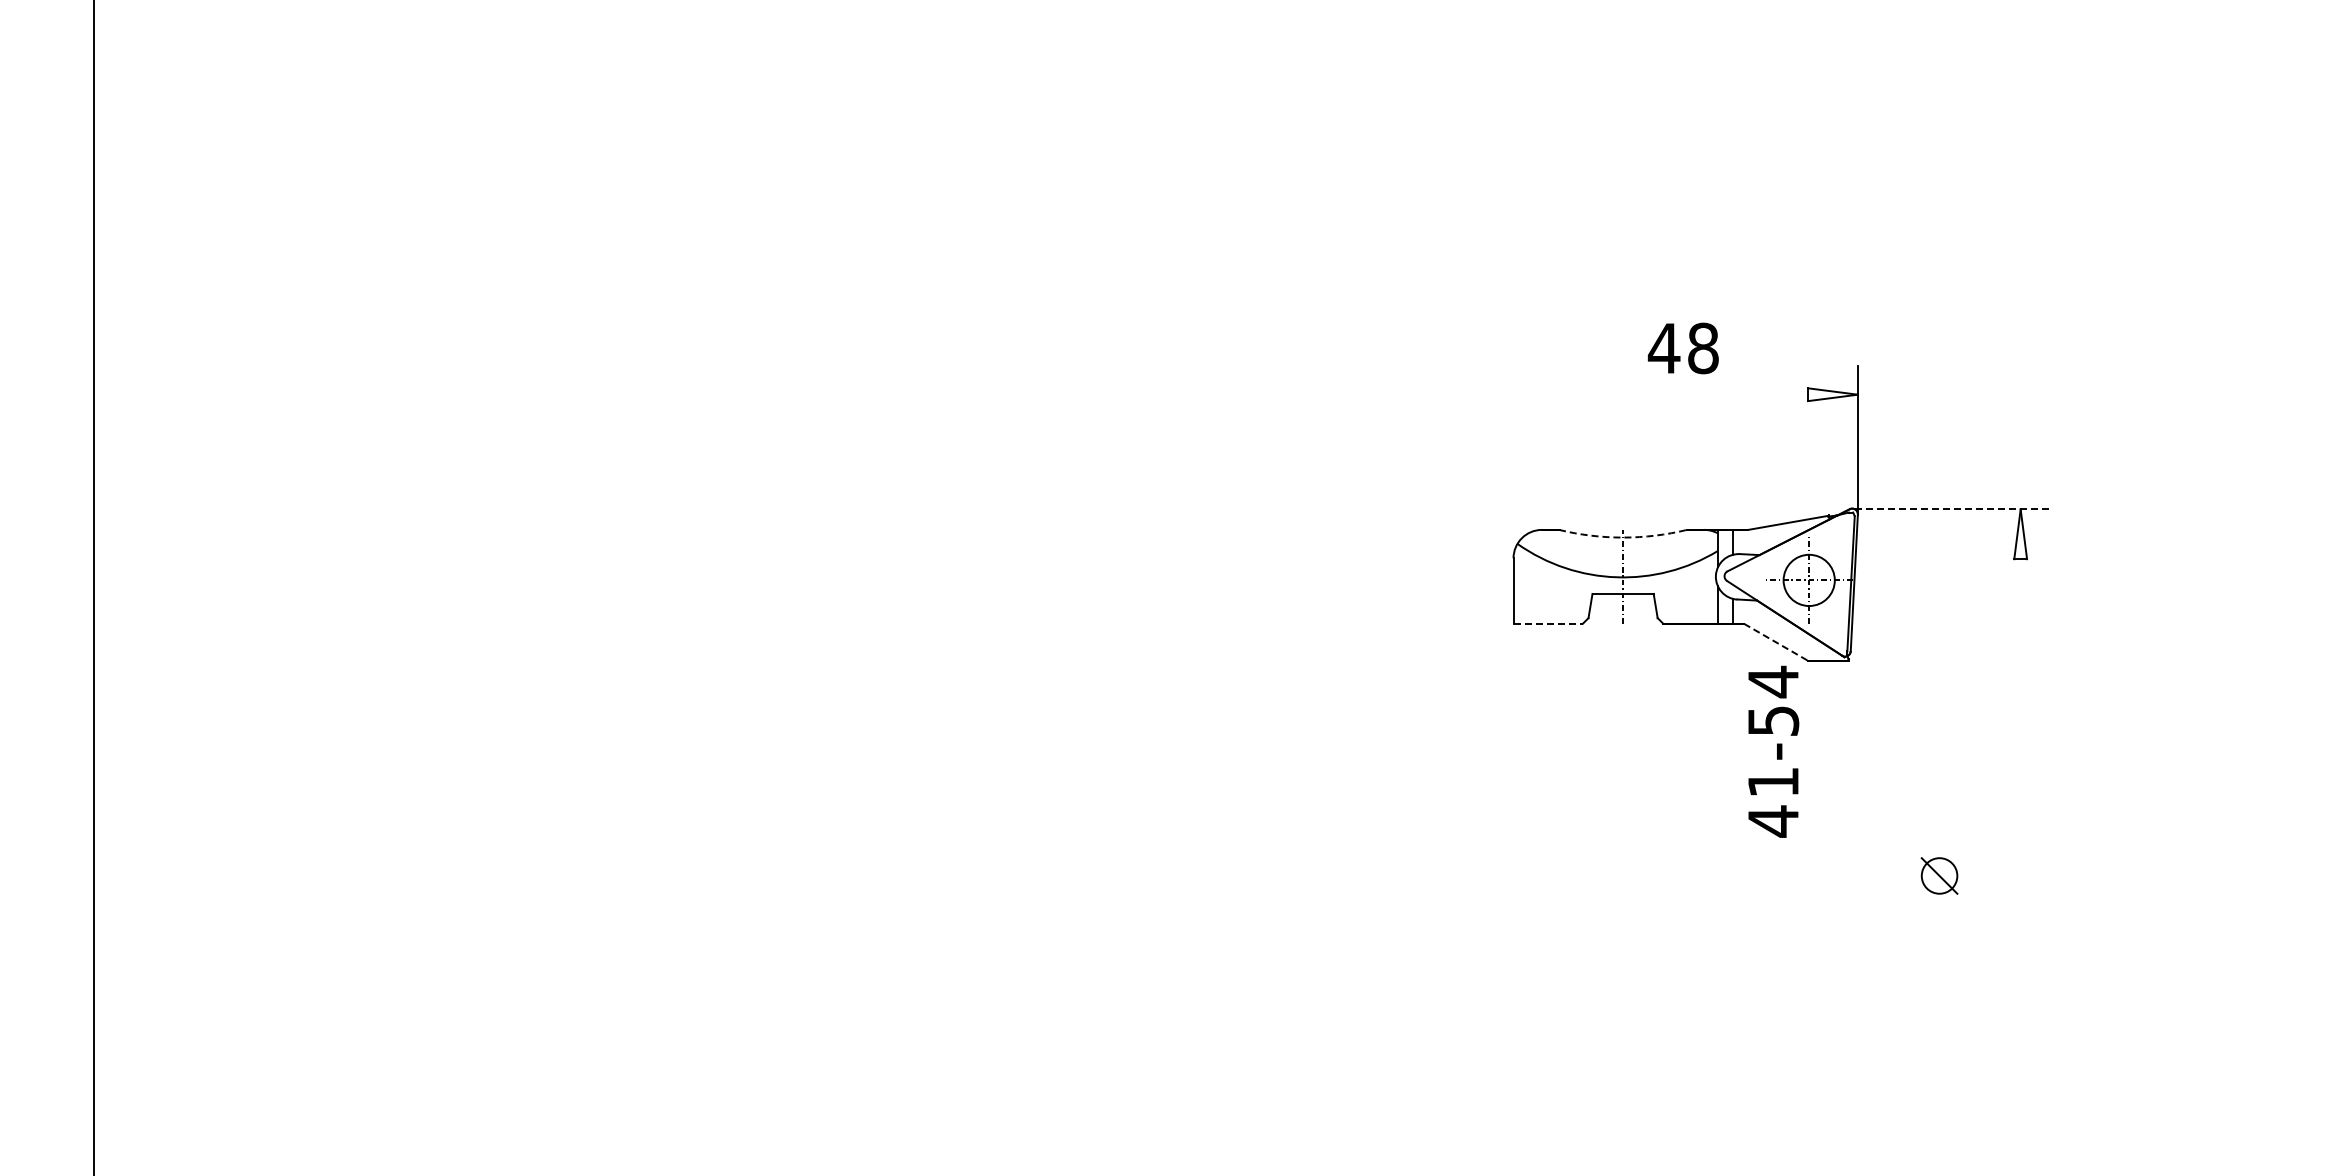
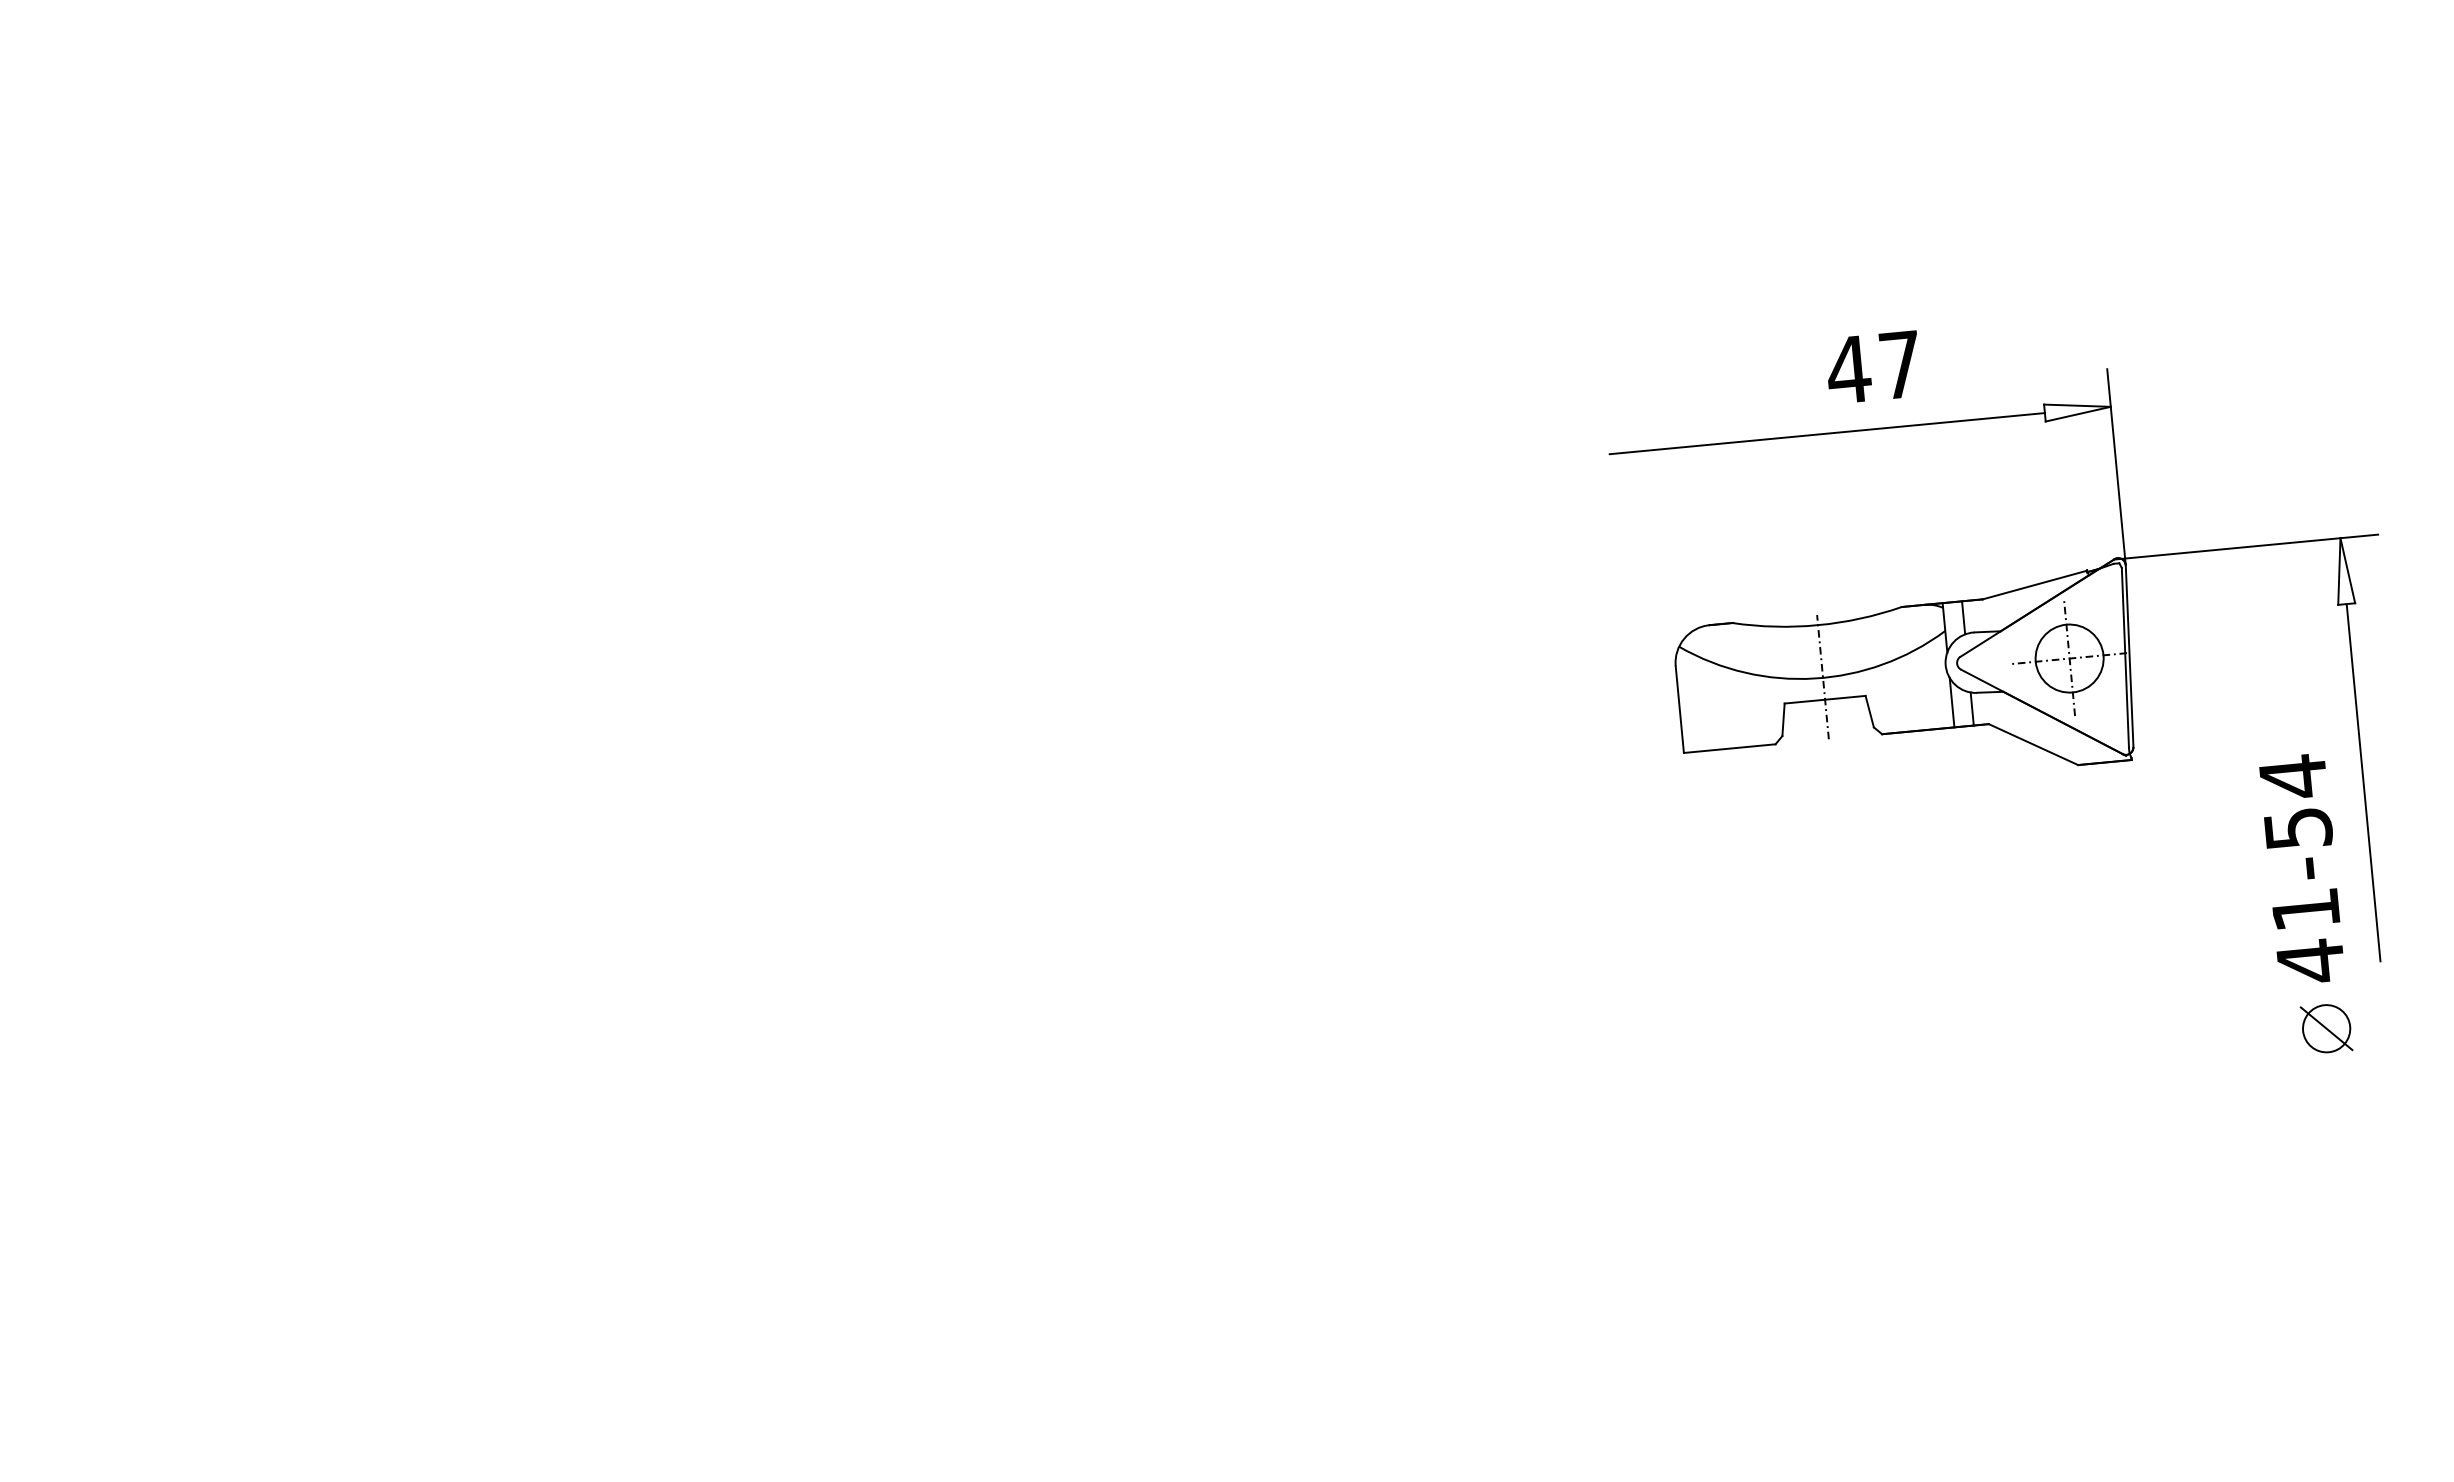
text: (1703, 348) -> (1900, 365), 48 -> 47
line: (1643, 394) -> (1827, 433), added
line: (1949, 509) -> (2246, 547), dashed -> solid
arc: (1623, 537) -> (1818, 625), dashed -> solid
line: (1548, 623) -> (1730, 748), dashed -> solid
line: (1776, 642) -> (2034, 744), dashed -> solid
line: (2020, 694) -> (2363, 783), added
text: (1773, 751) -> (2302, 868), moved
part: (1939, 875) -> (2326, 1028), moved

